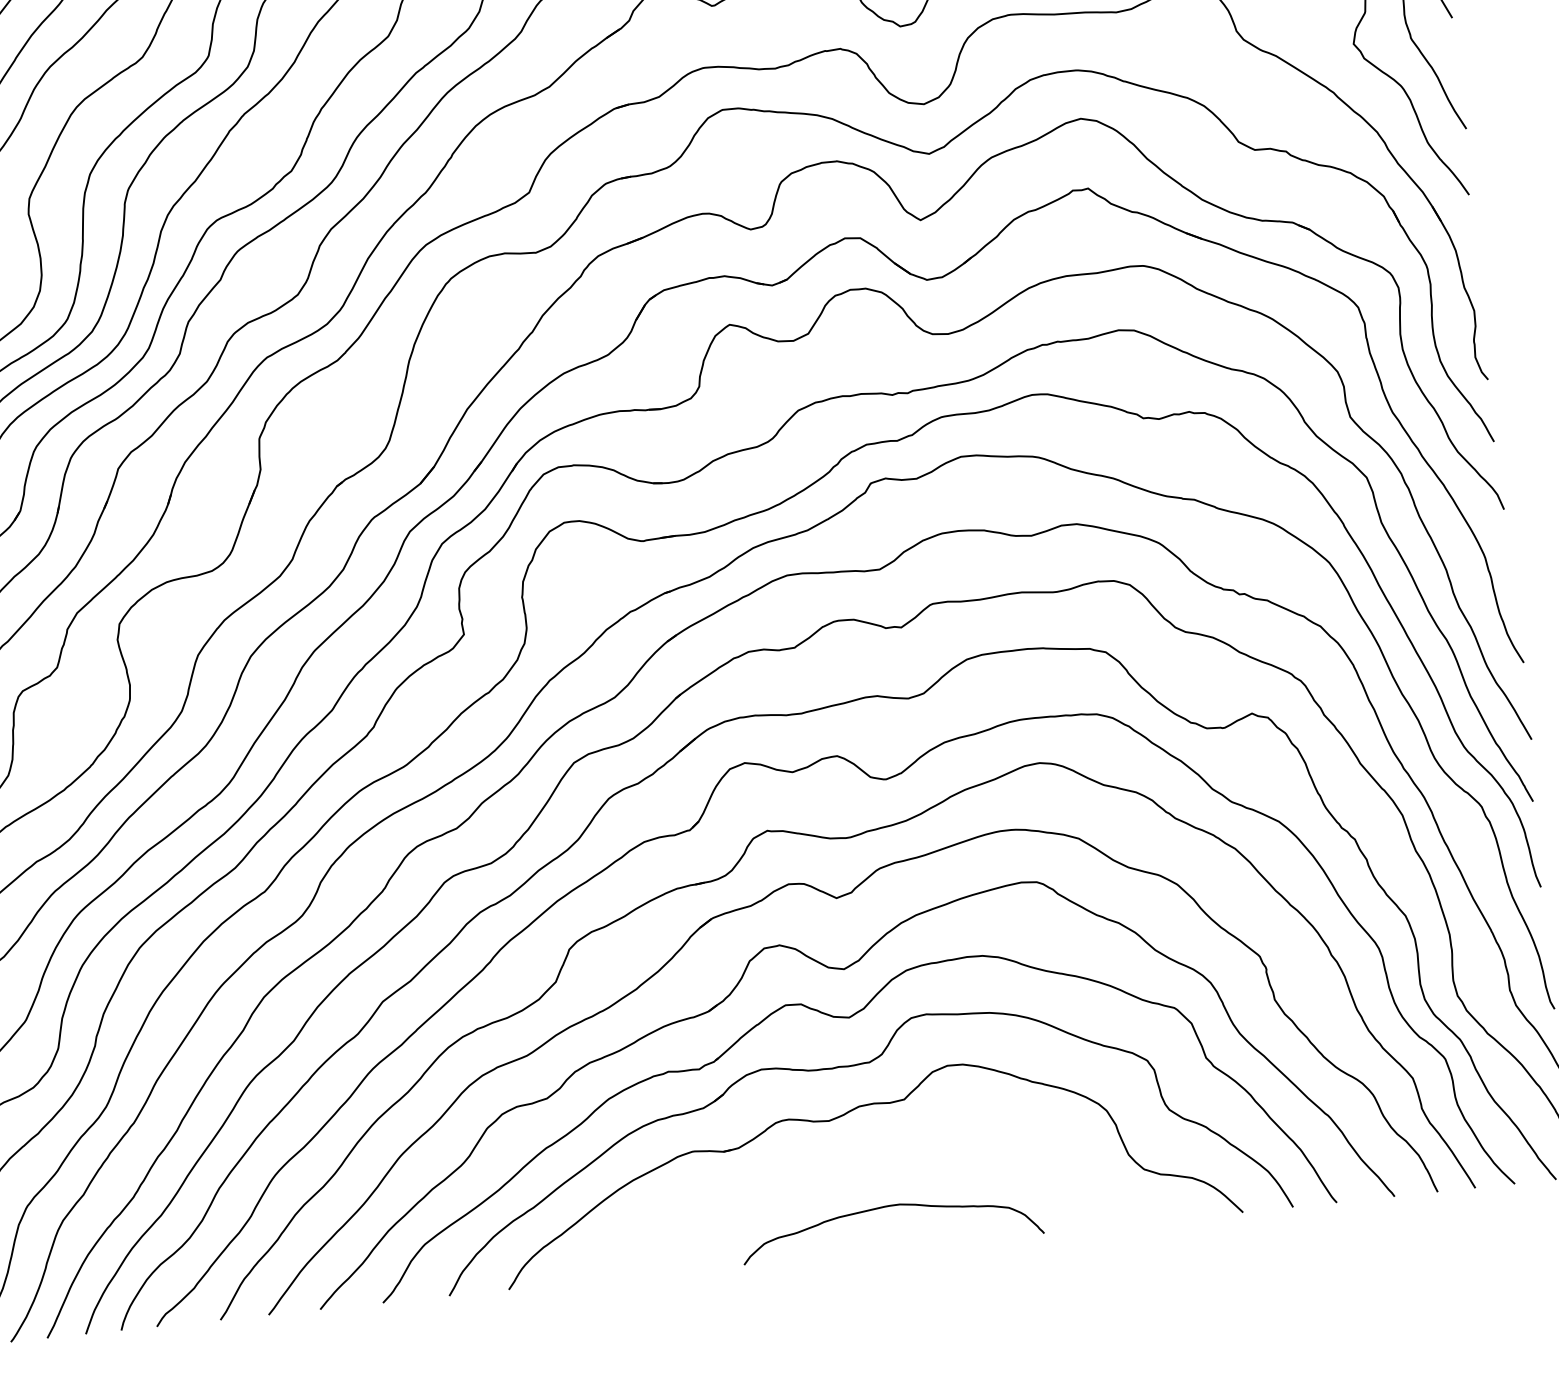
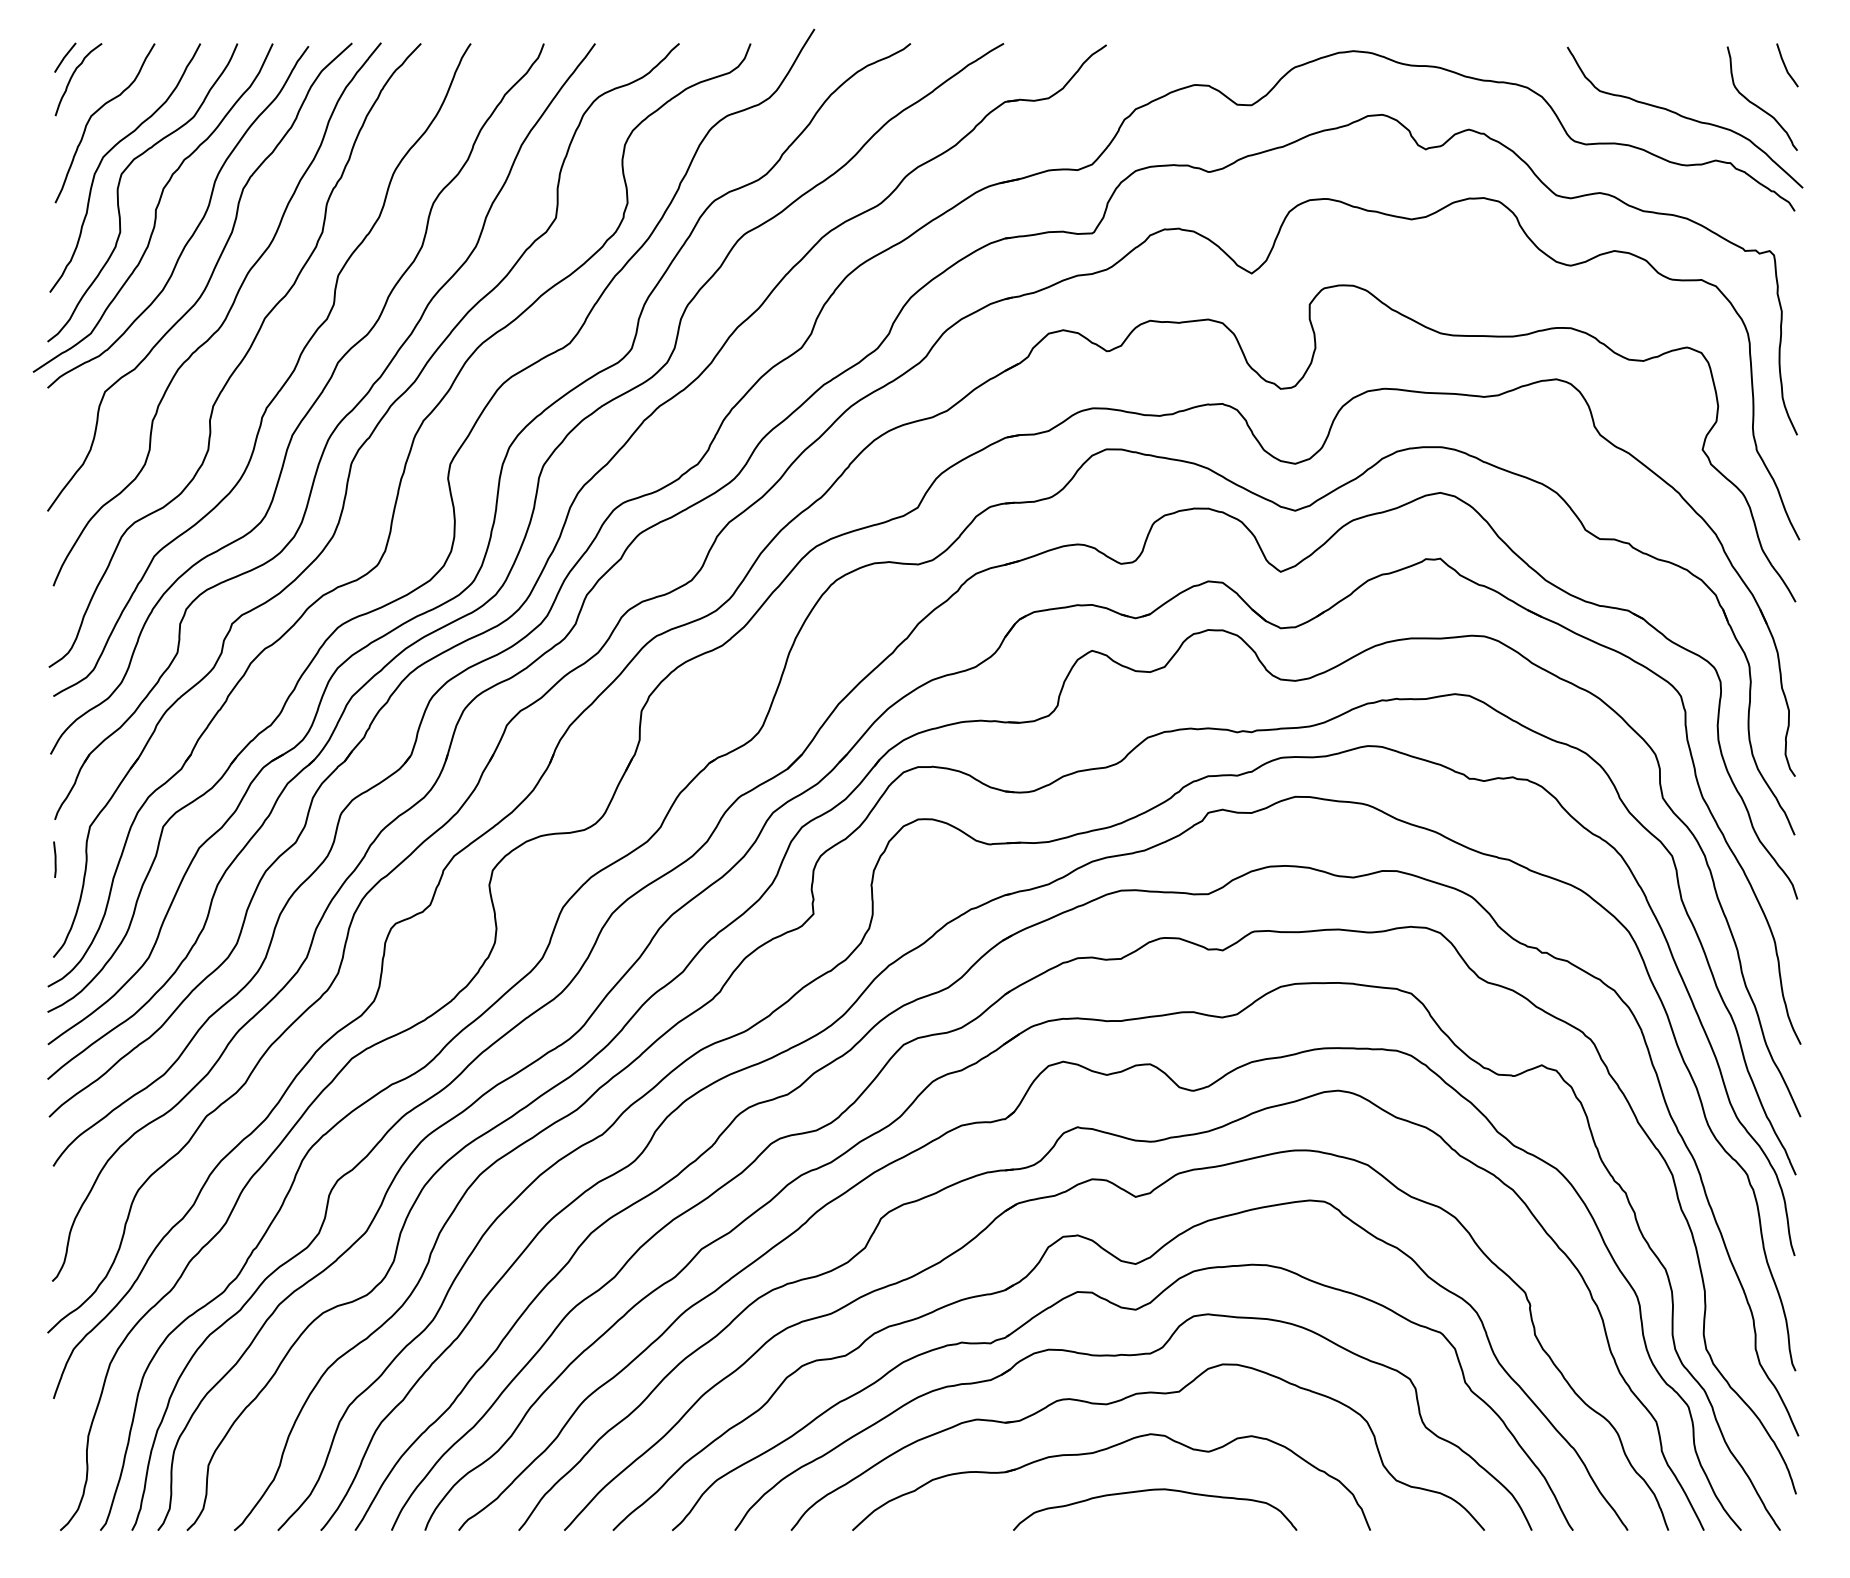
part: (832, 1169) -> (1105, 1450), added

